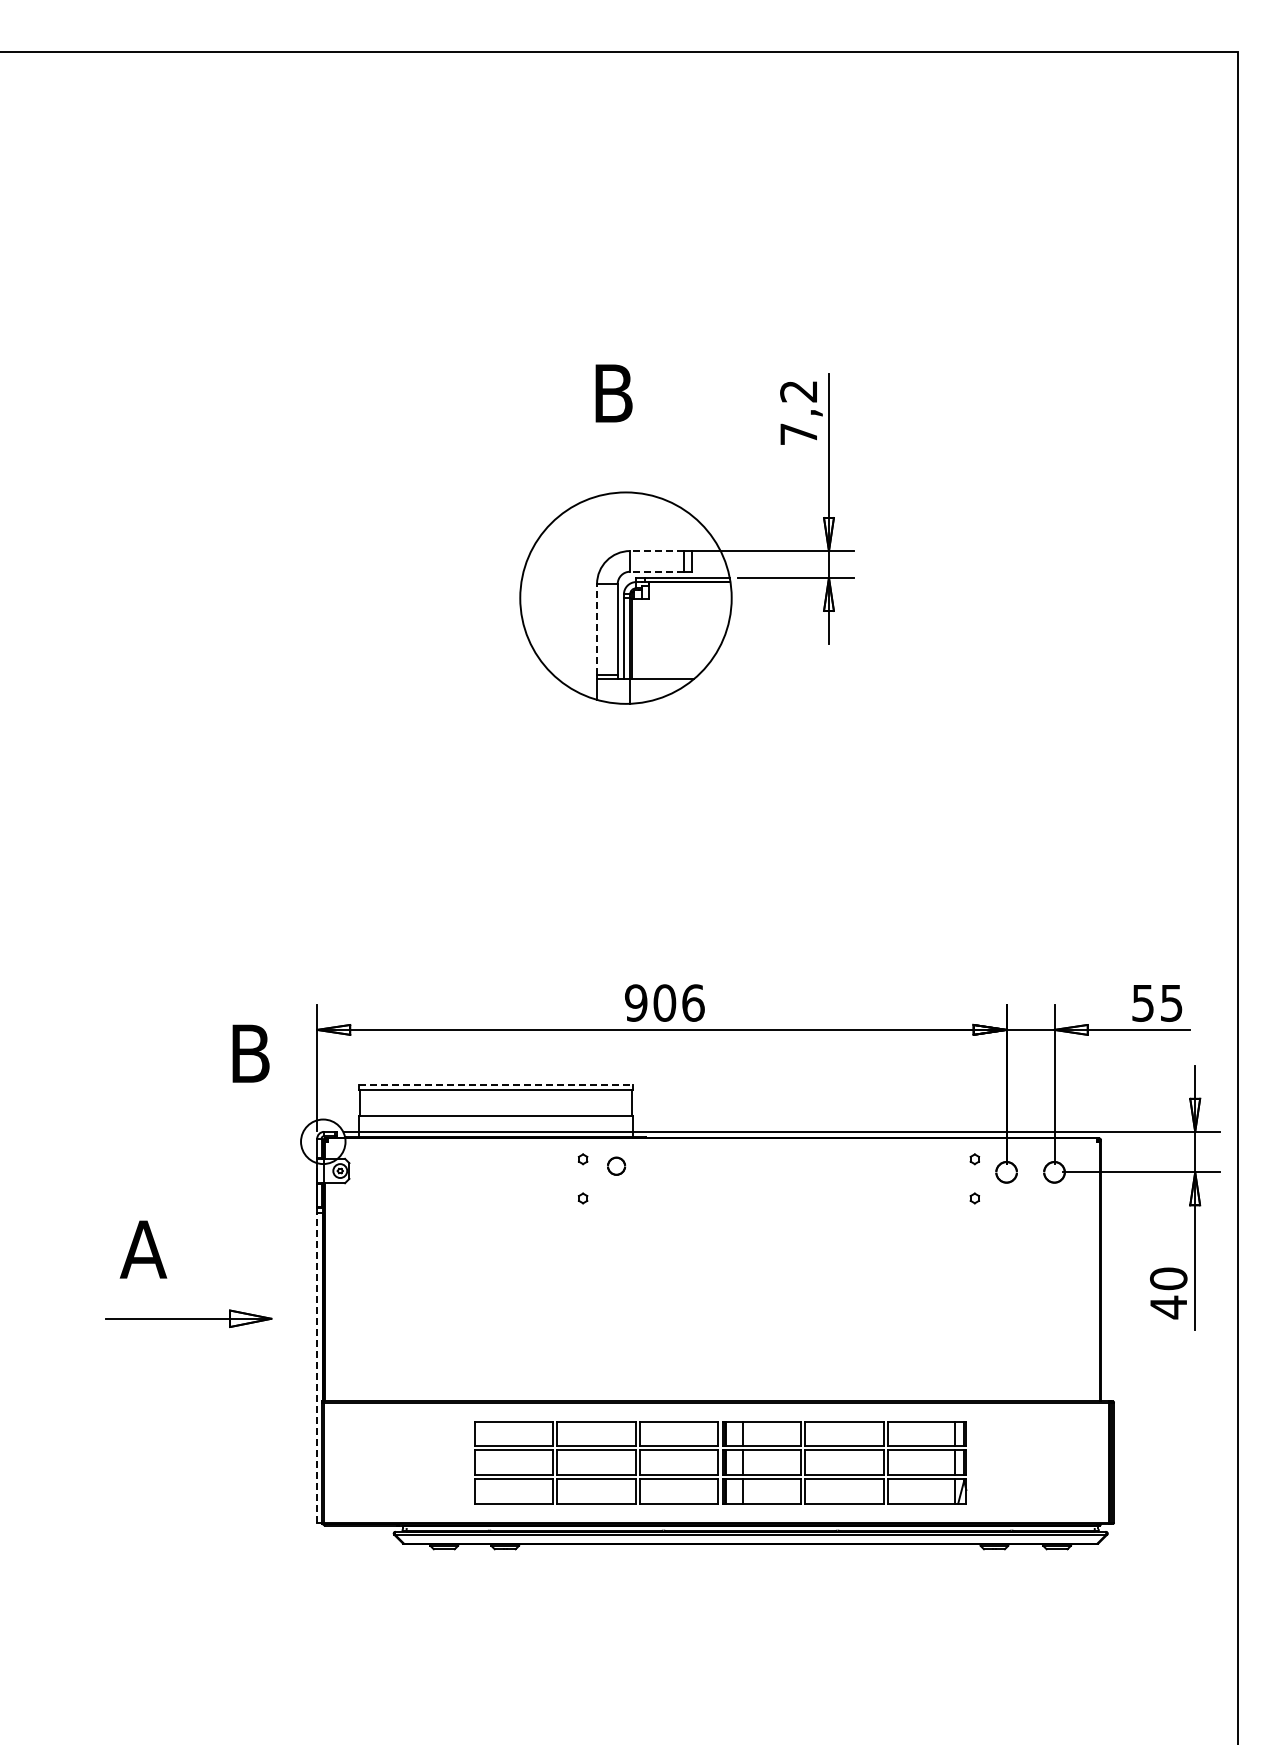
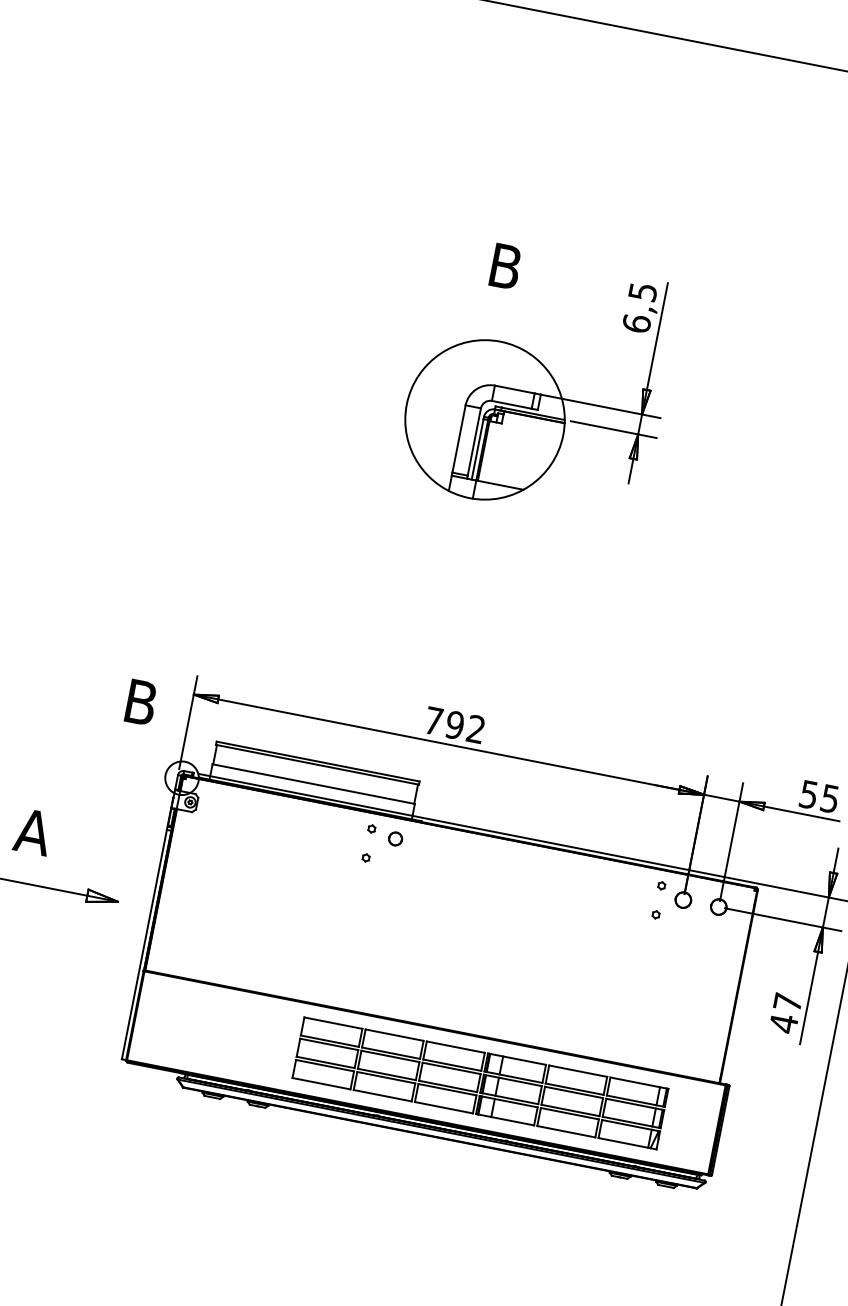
text: (798, 413) -> (639, 308), 7,2 -> 6,5
line: (657, 551) -> (515, 389), dashed -> solid
line: (657, 571) -> (512, 404), dashed -> solid
line: (597, 629) -> (459, 438), dashed -> solid
text: (664, 1002) -> (454, 724), 906 -> 792
line: (496, 1085) -> (318, 761), dashed -> solid
text: (1168, 1278) -> (787, 1002), 40 -> 47
line: (316, 1367) -> (144, 944), dashed -> solid
part: (720, 1462) -> (480, 1083), moved

